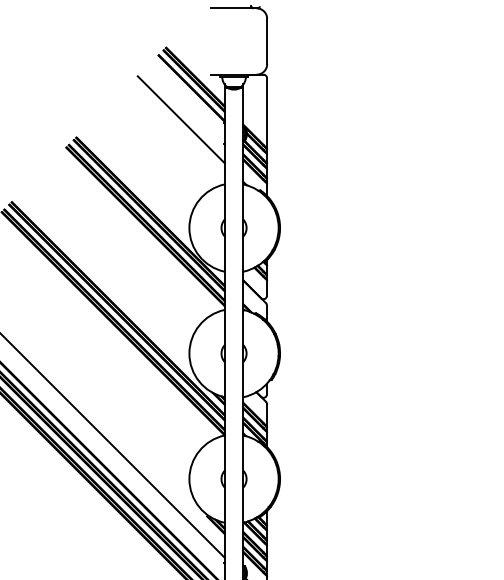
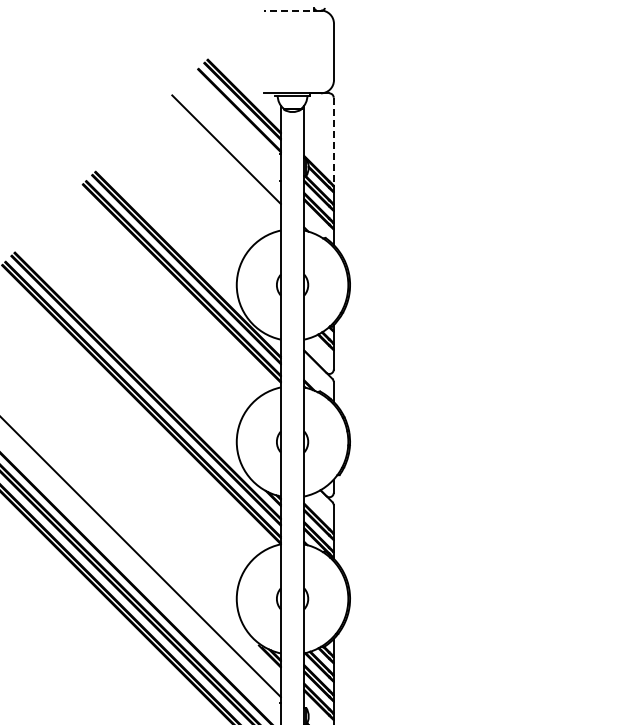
line: (233, 8) -> (292, 10), solid -> dashed
line: (266, 113) -> (333, 142), solid -> dashed

